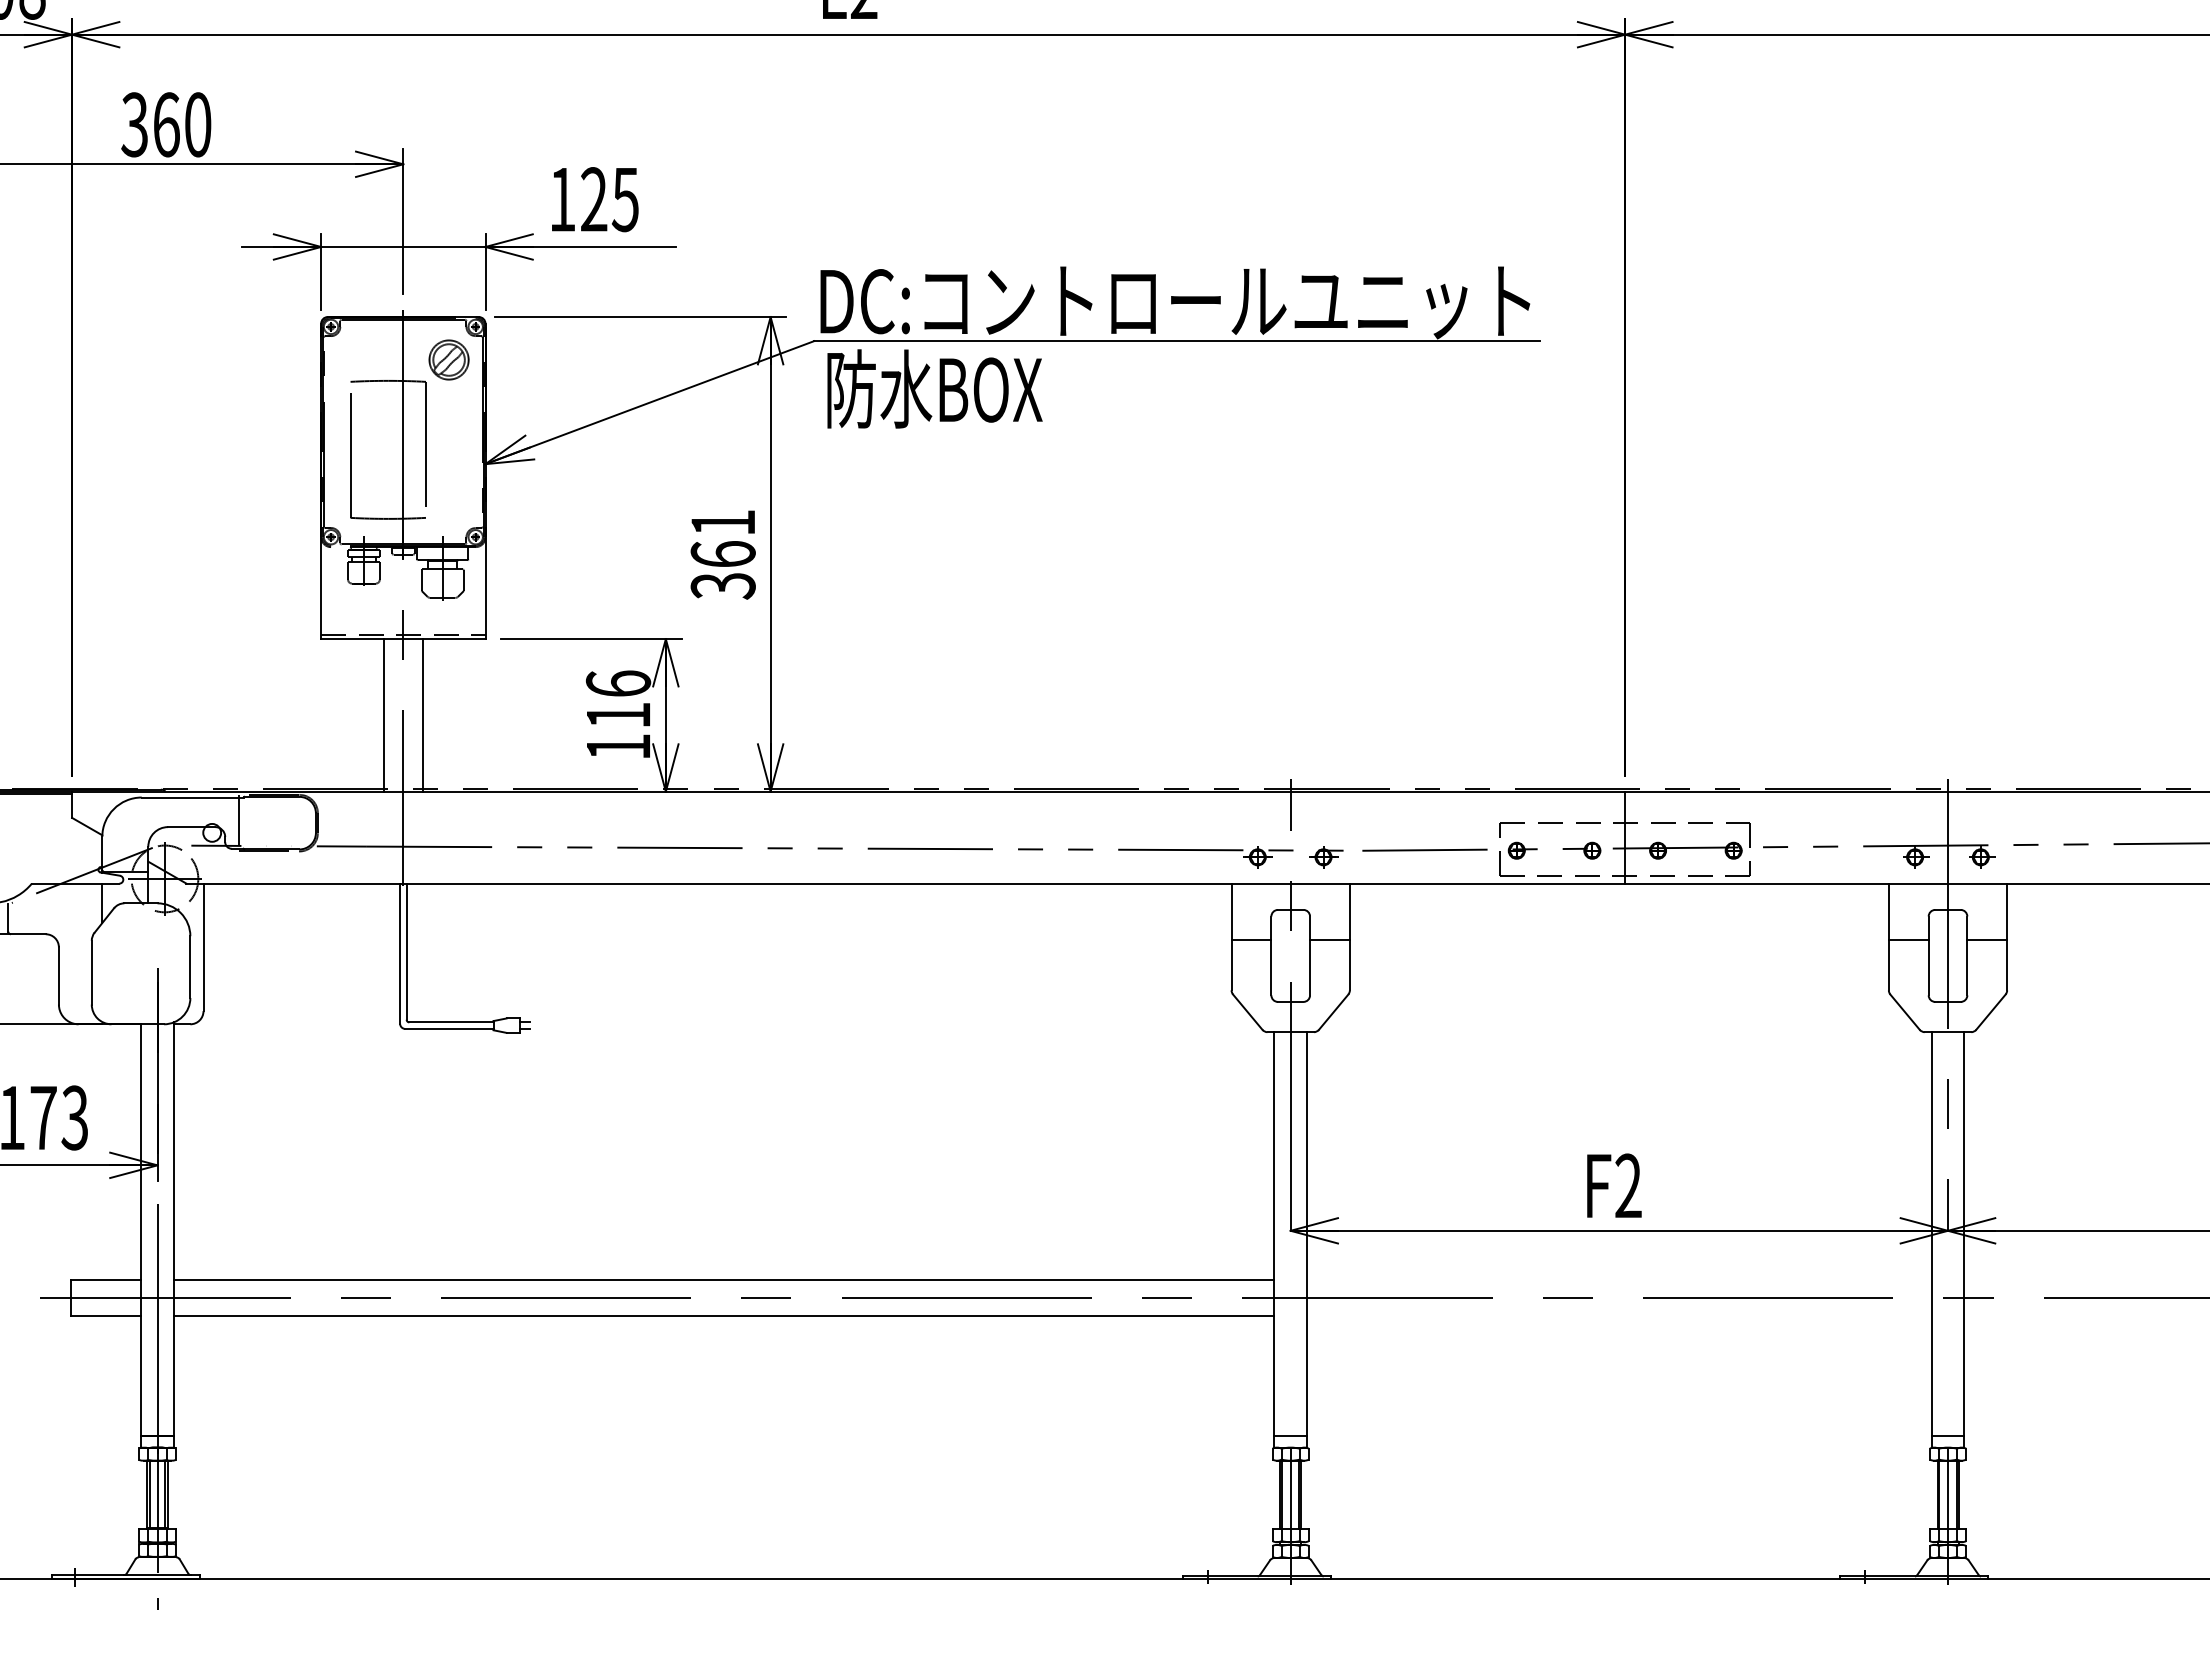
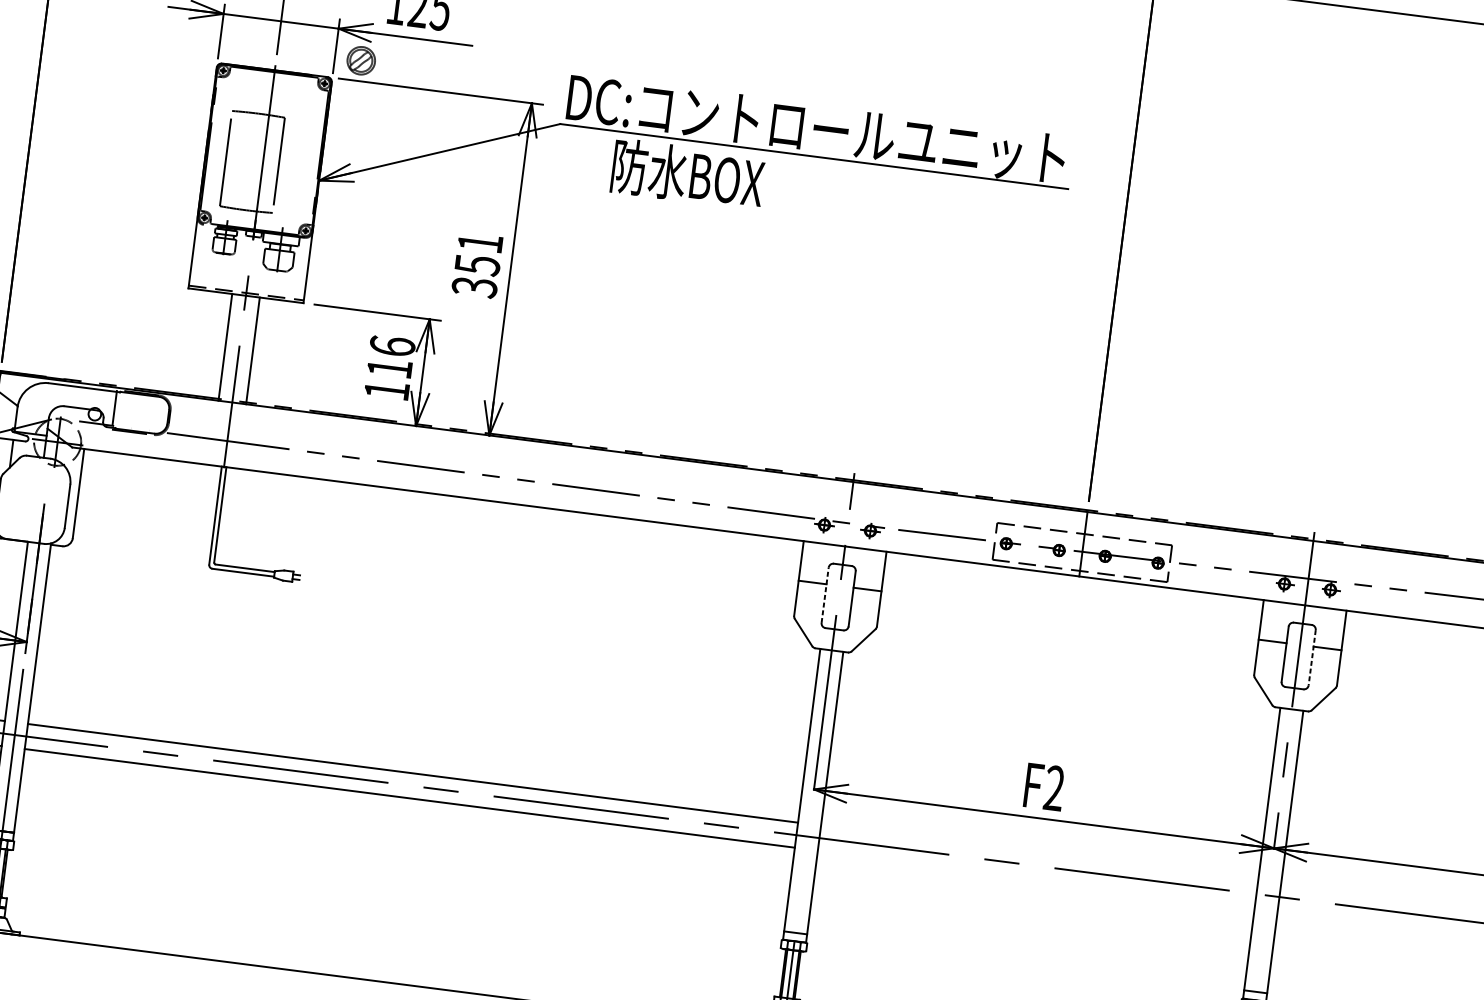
part: (448, 359) -> (360, 60), moved
text: (934, 388) -> (687, 174), moved
text: (722, 554) -> (476, 265), 361 -> 351
line: (1271, 955) -> (825, 595), solid -> dashed
line: (1967, 956) -> (1312, 658), solid -> dashed

